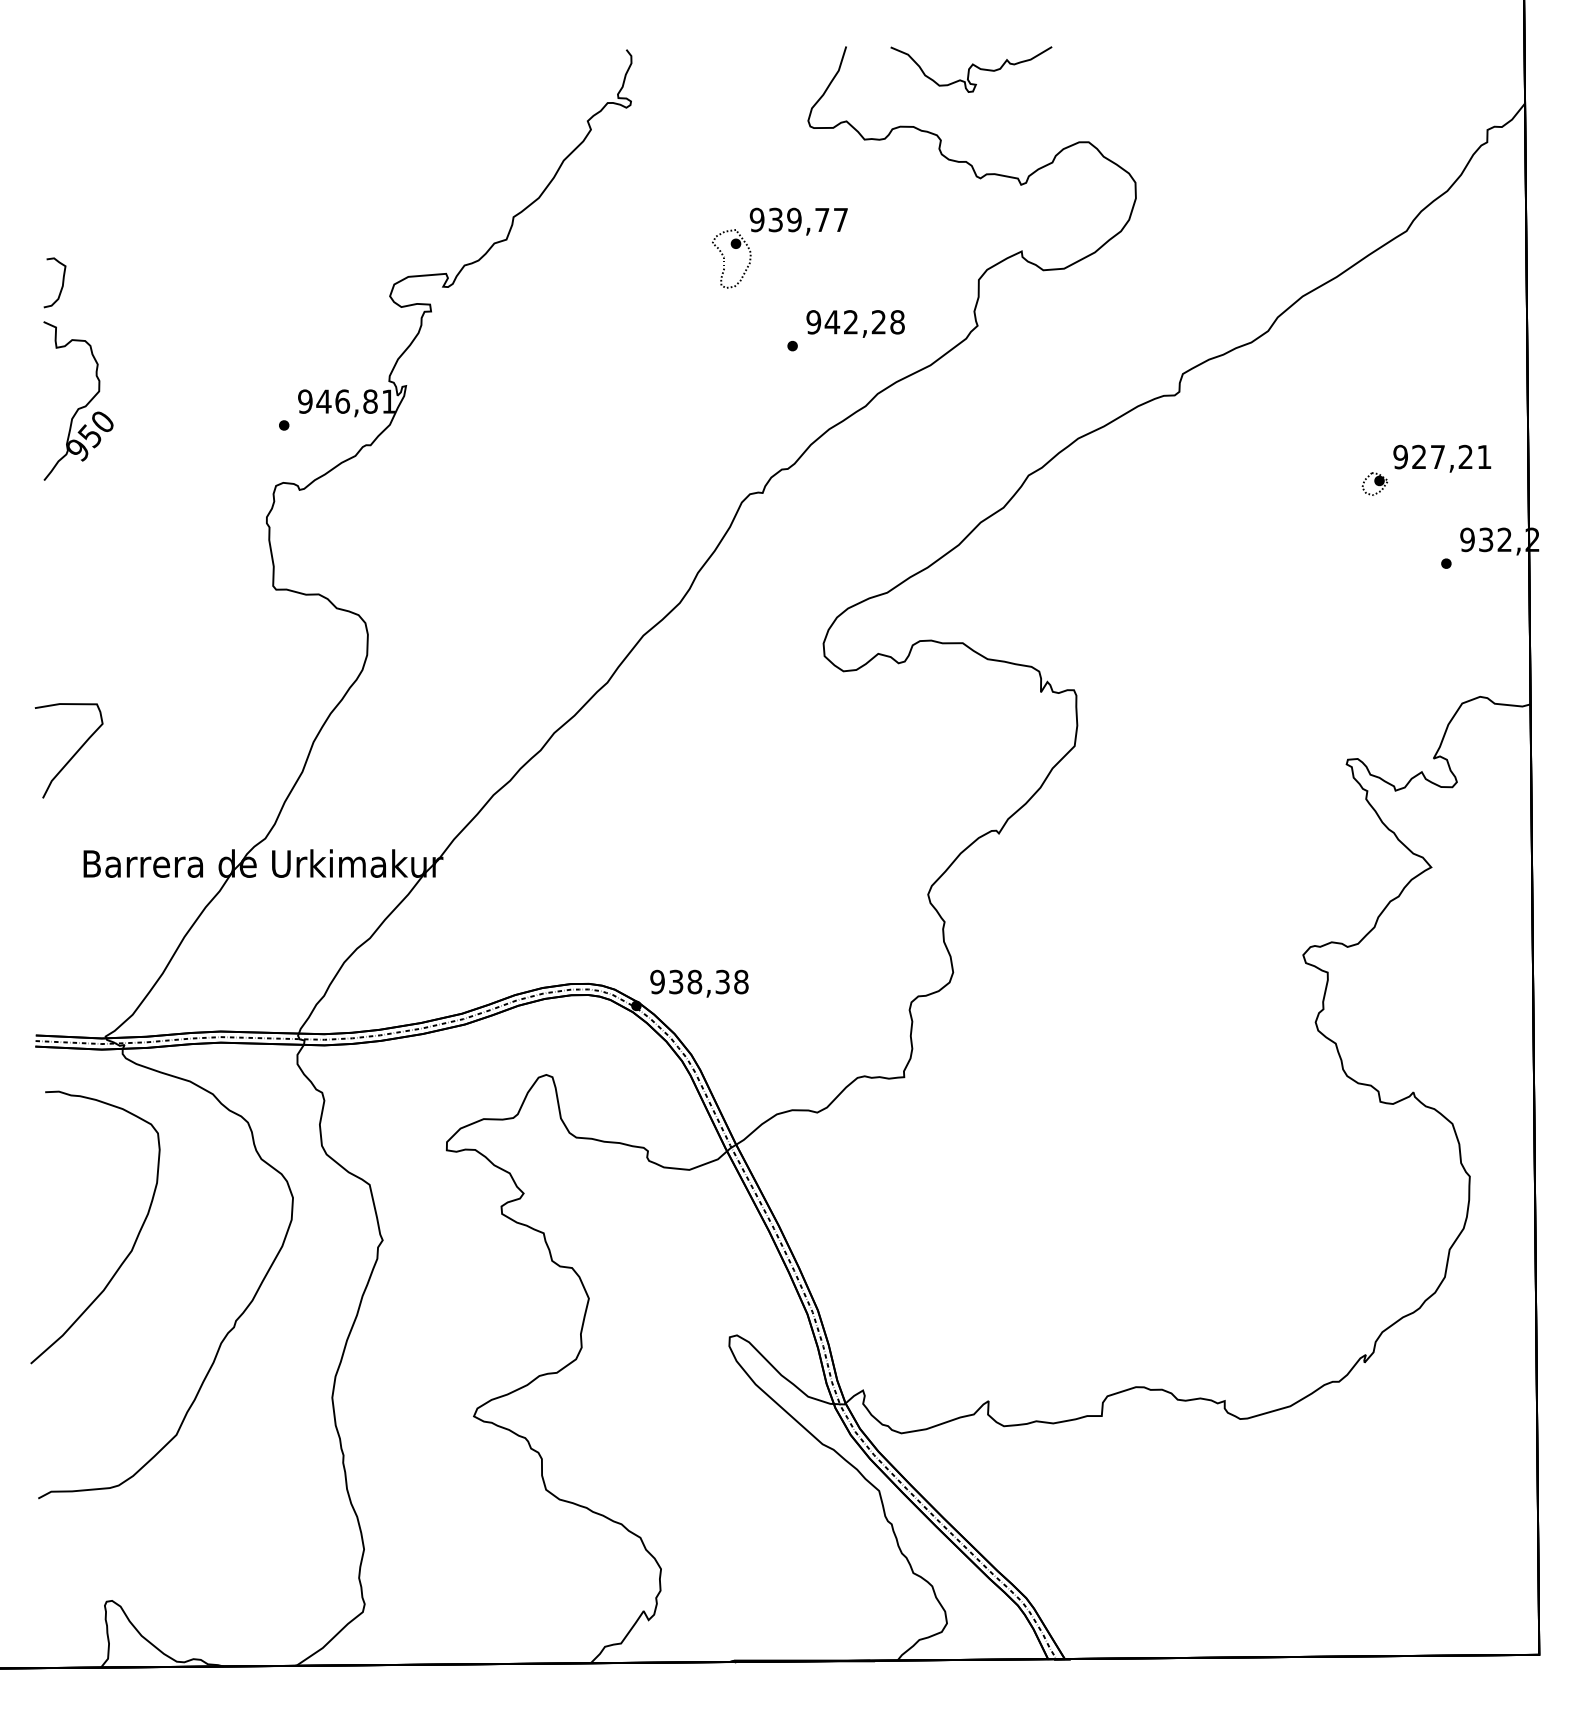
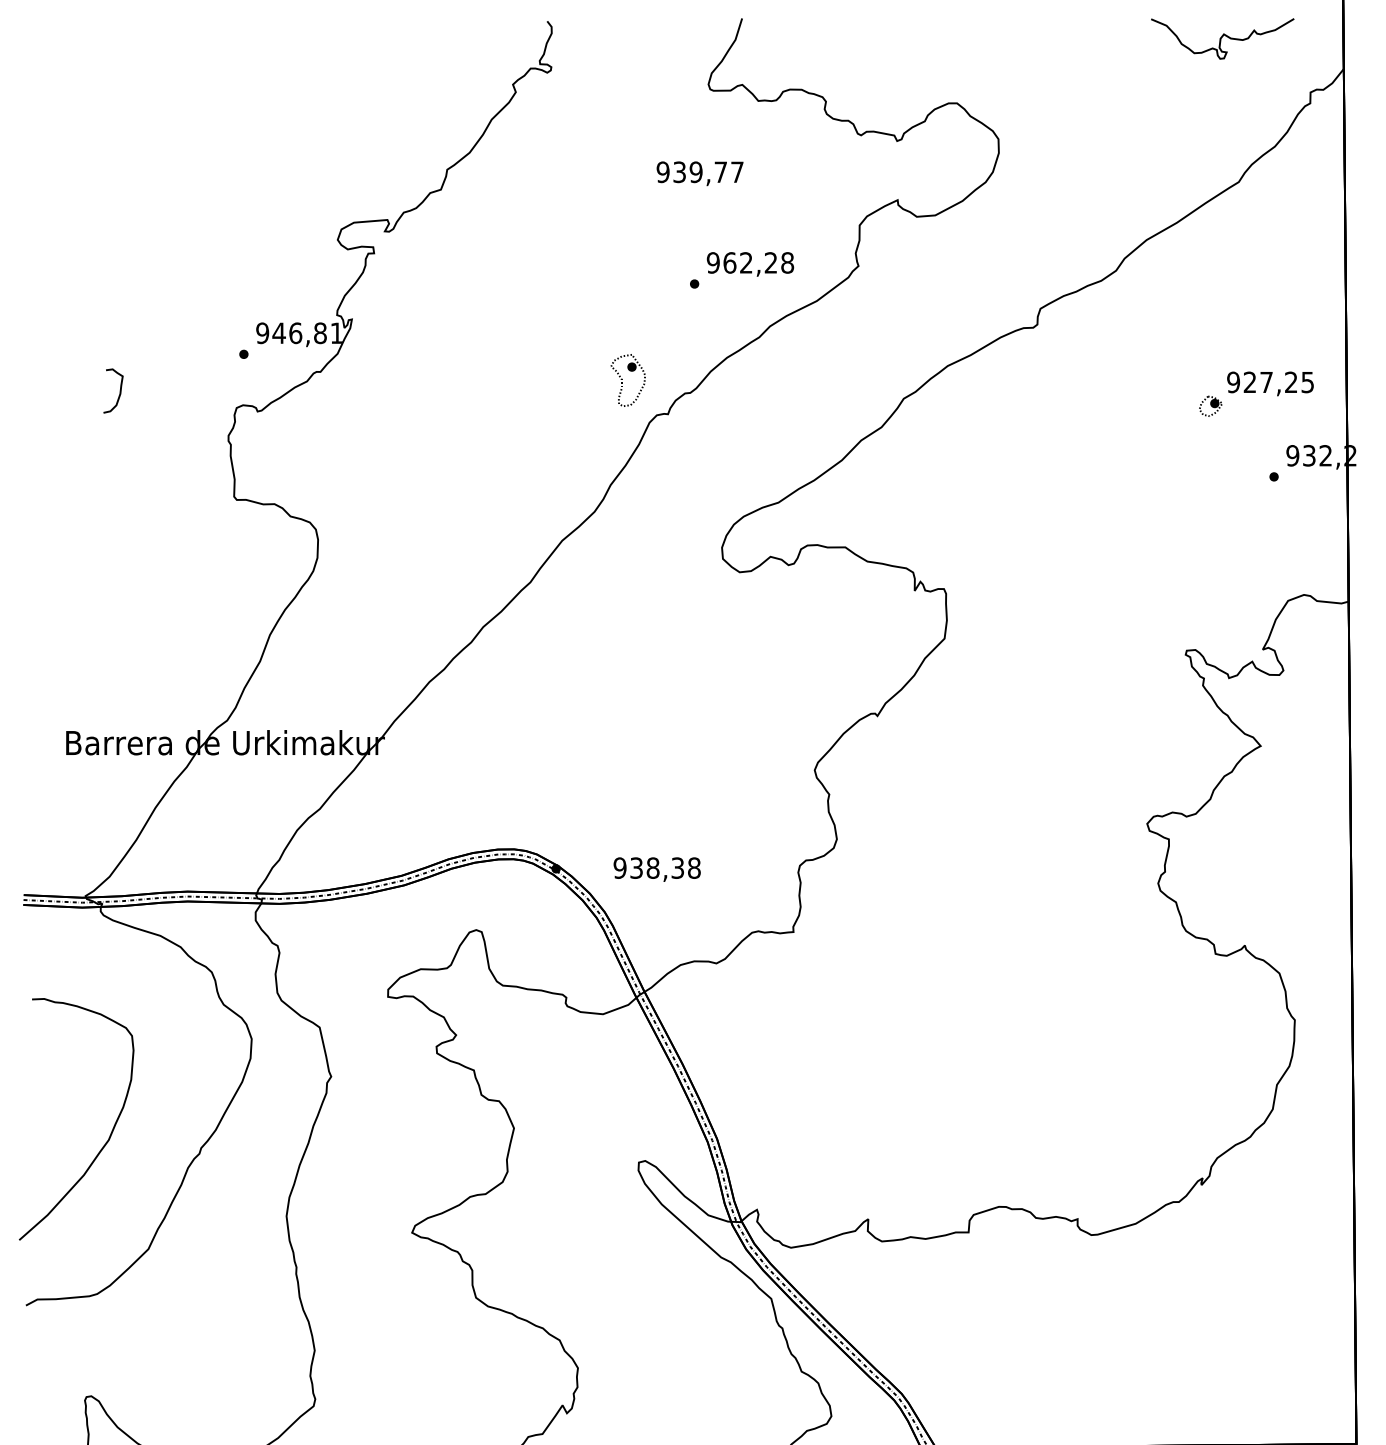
curve: (970, 69) -> (1221, 38), moved
part: (724, 258) -> (621, 380), moved
curve: (62, 282) -> (120, 390), moved
text: (832, 322) -> (729, 263), 942,28 -> 962,28
part: (81, 406) -> (64, 337), removed
text: (1484, 457) -> (1307, 382), 927,21 -> 927,25
curve: (73, 754) -> (57, 646), removed
text: (699, 983) -> (657, 869), moved
curve: (133, 1243) -> (110, 1133), moved

